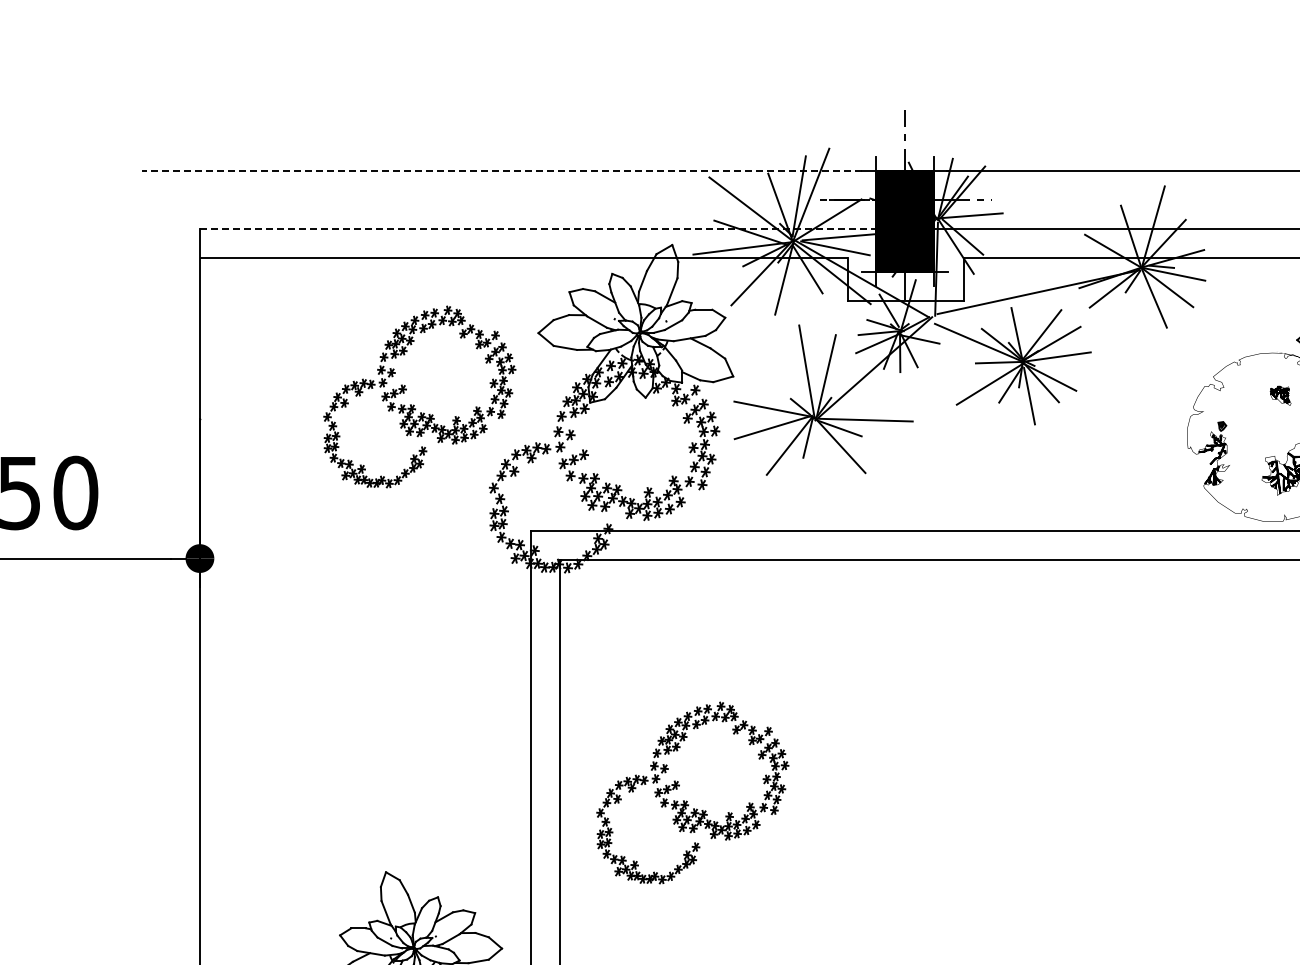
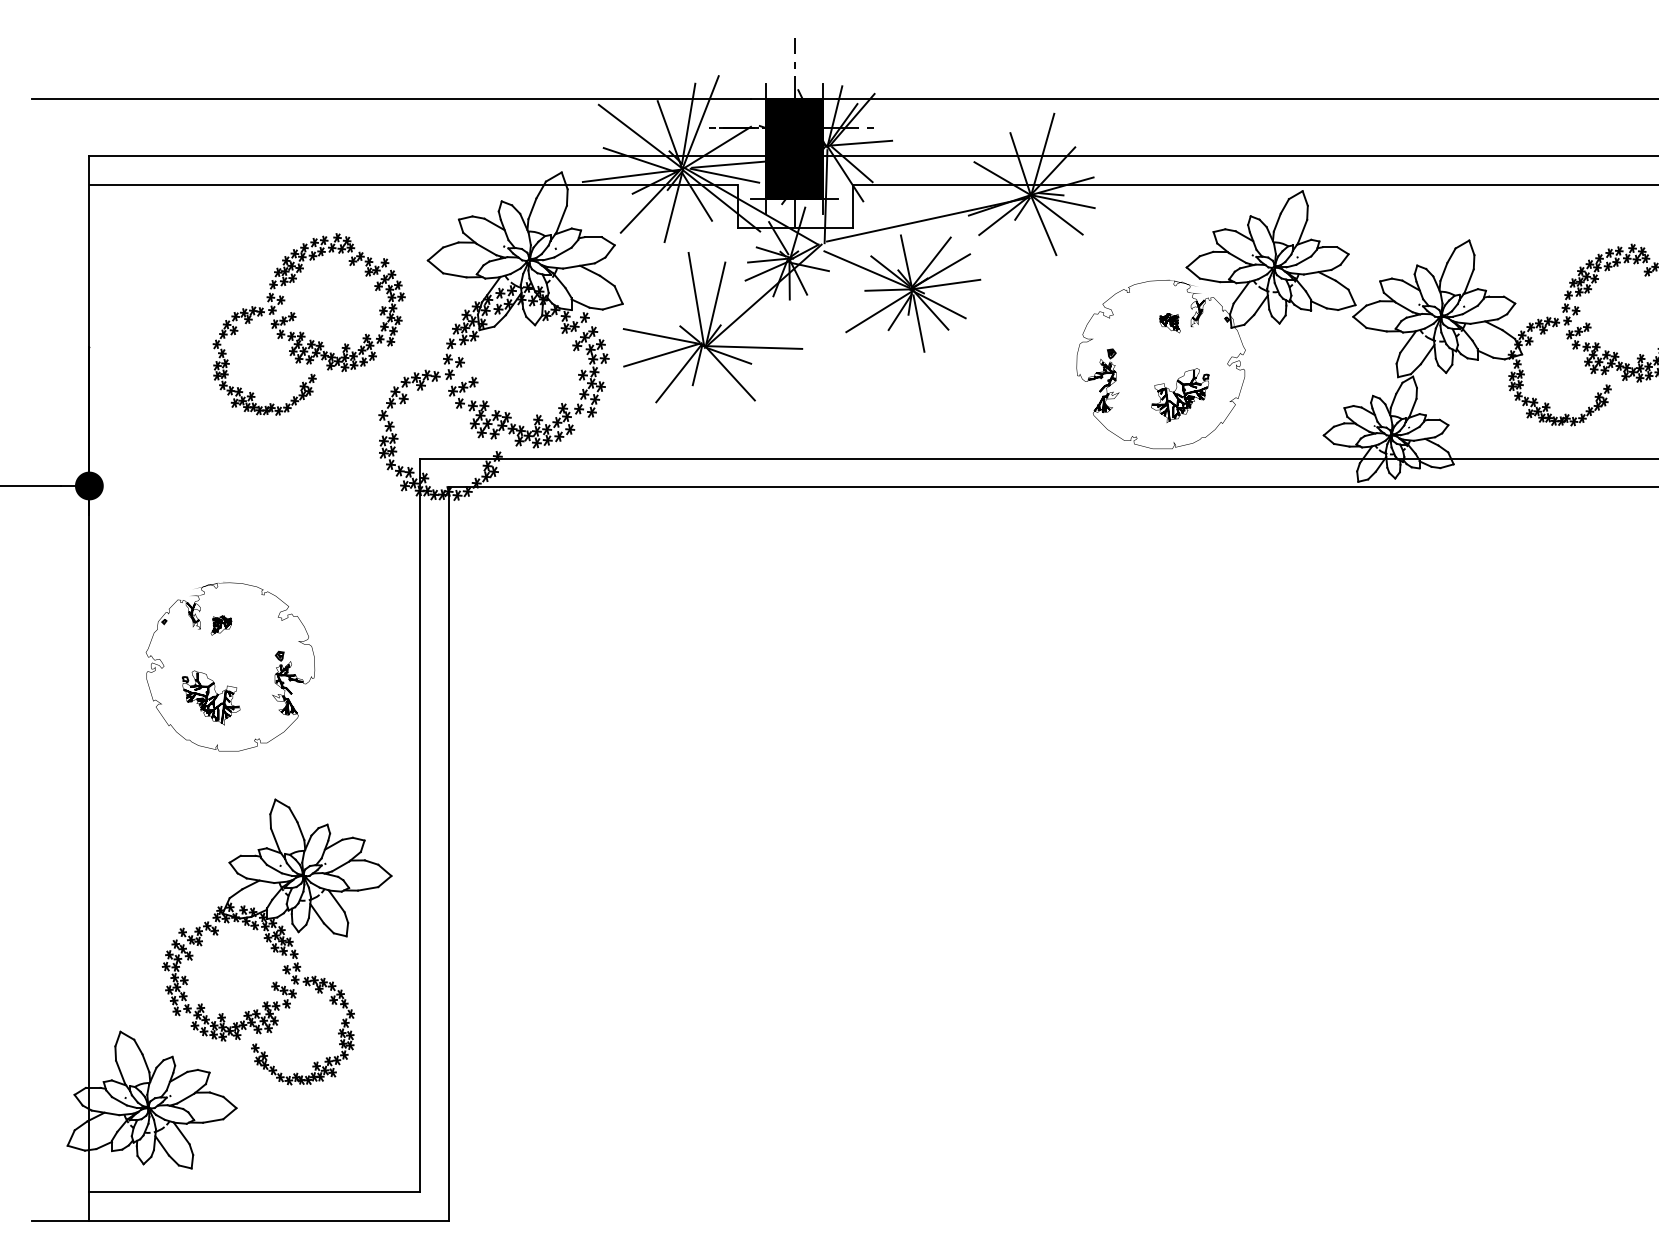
line: (502, 171) -> (391, 98), dashed -> solid
line: (539, 229) -> (428, 156), dashed -> solid
part: (341, 739) -> (230, 666), added
part: (688, 801) -> (577, 728), removed

